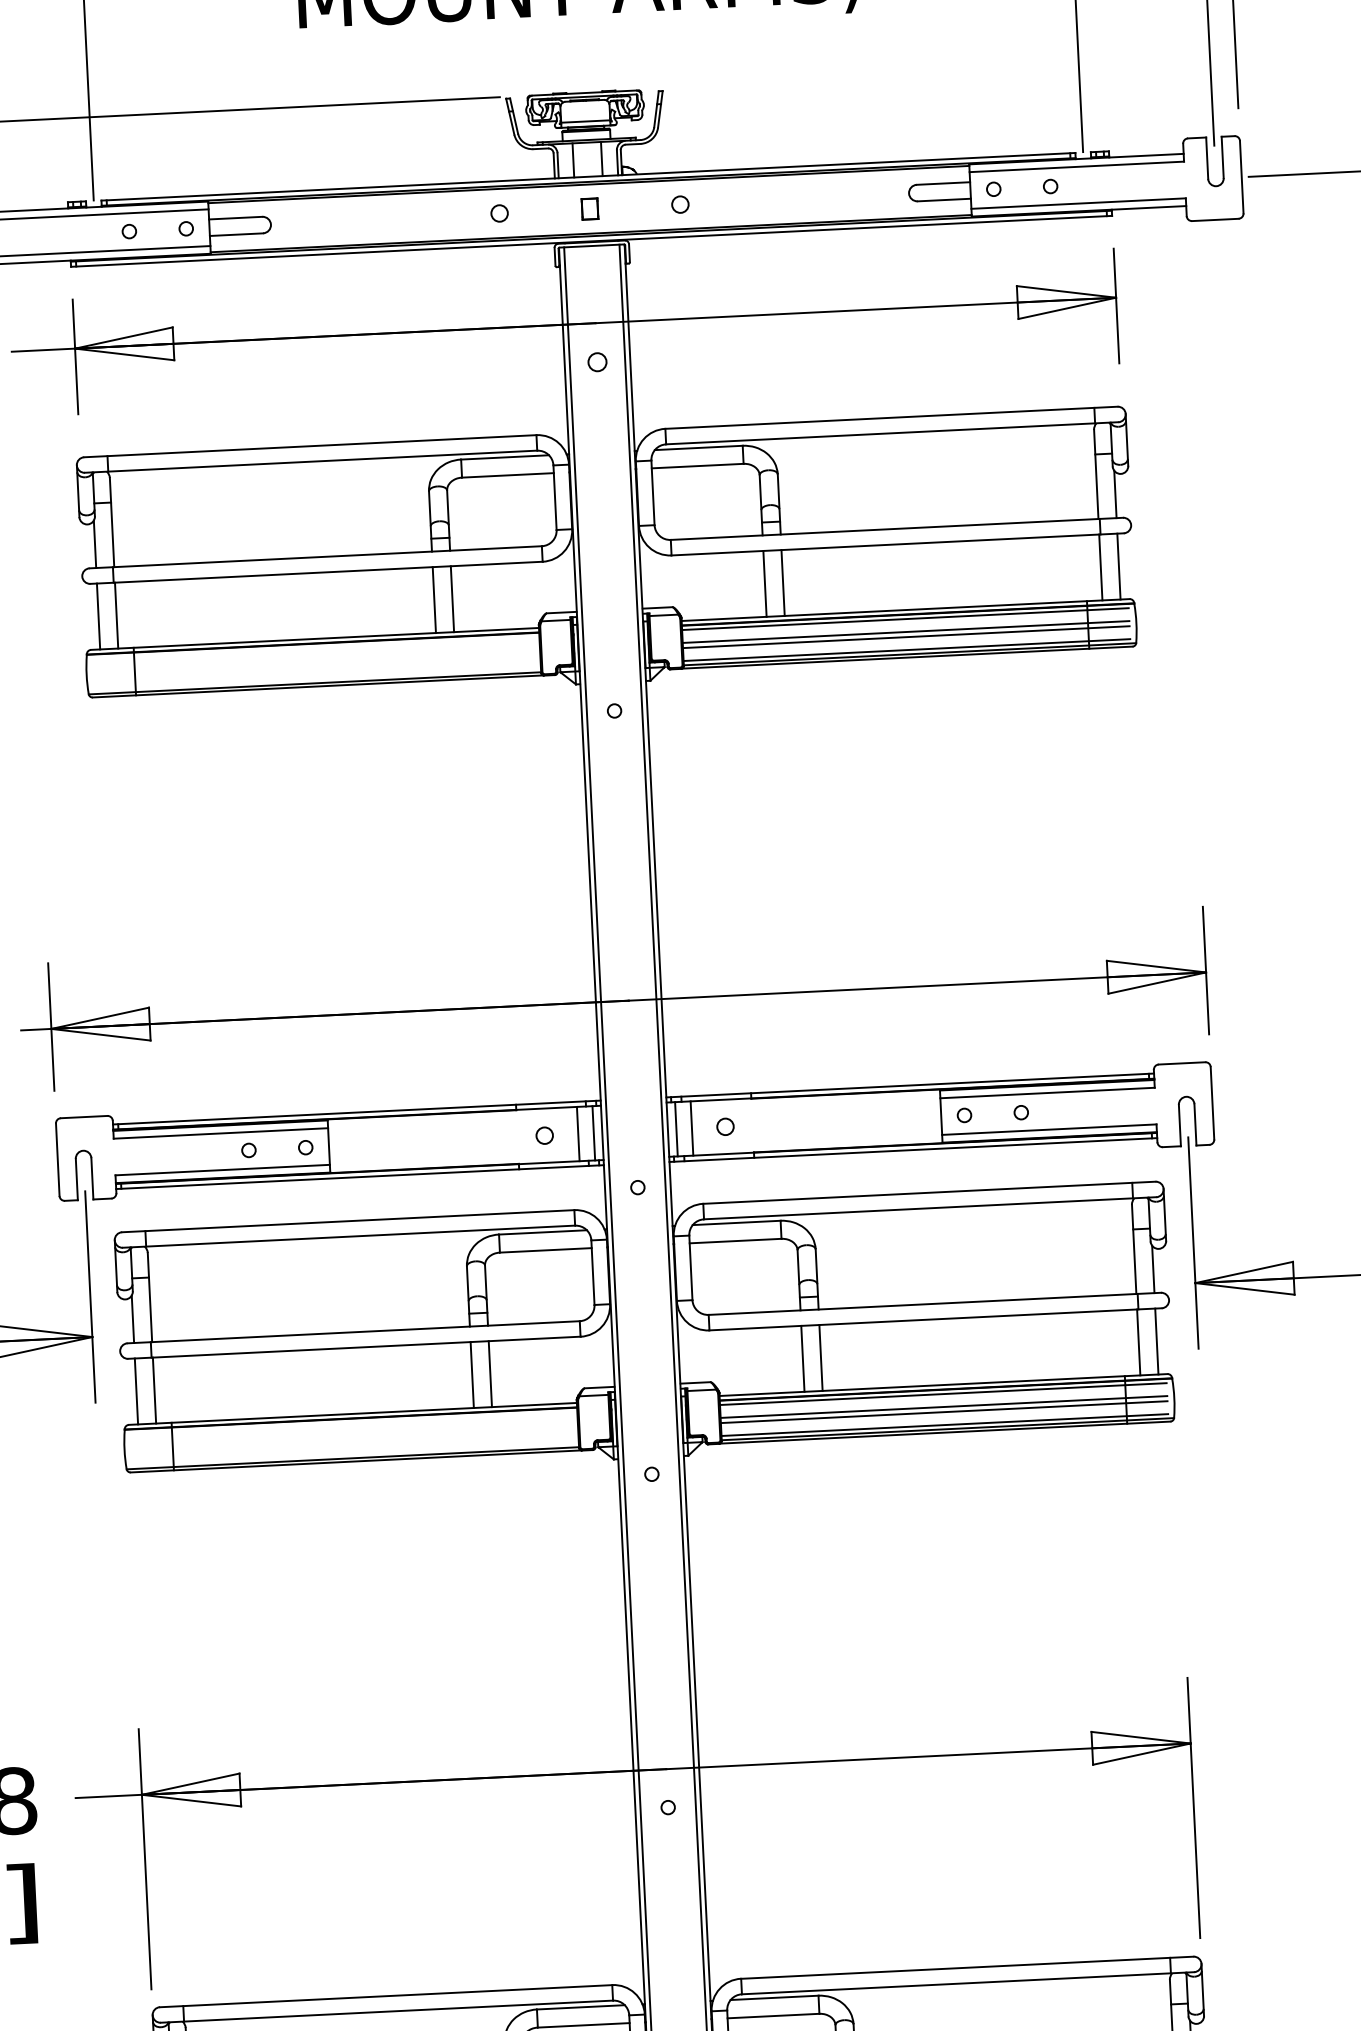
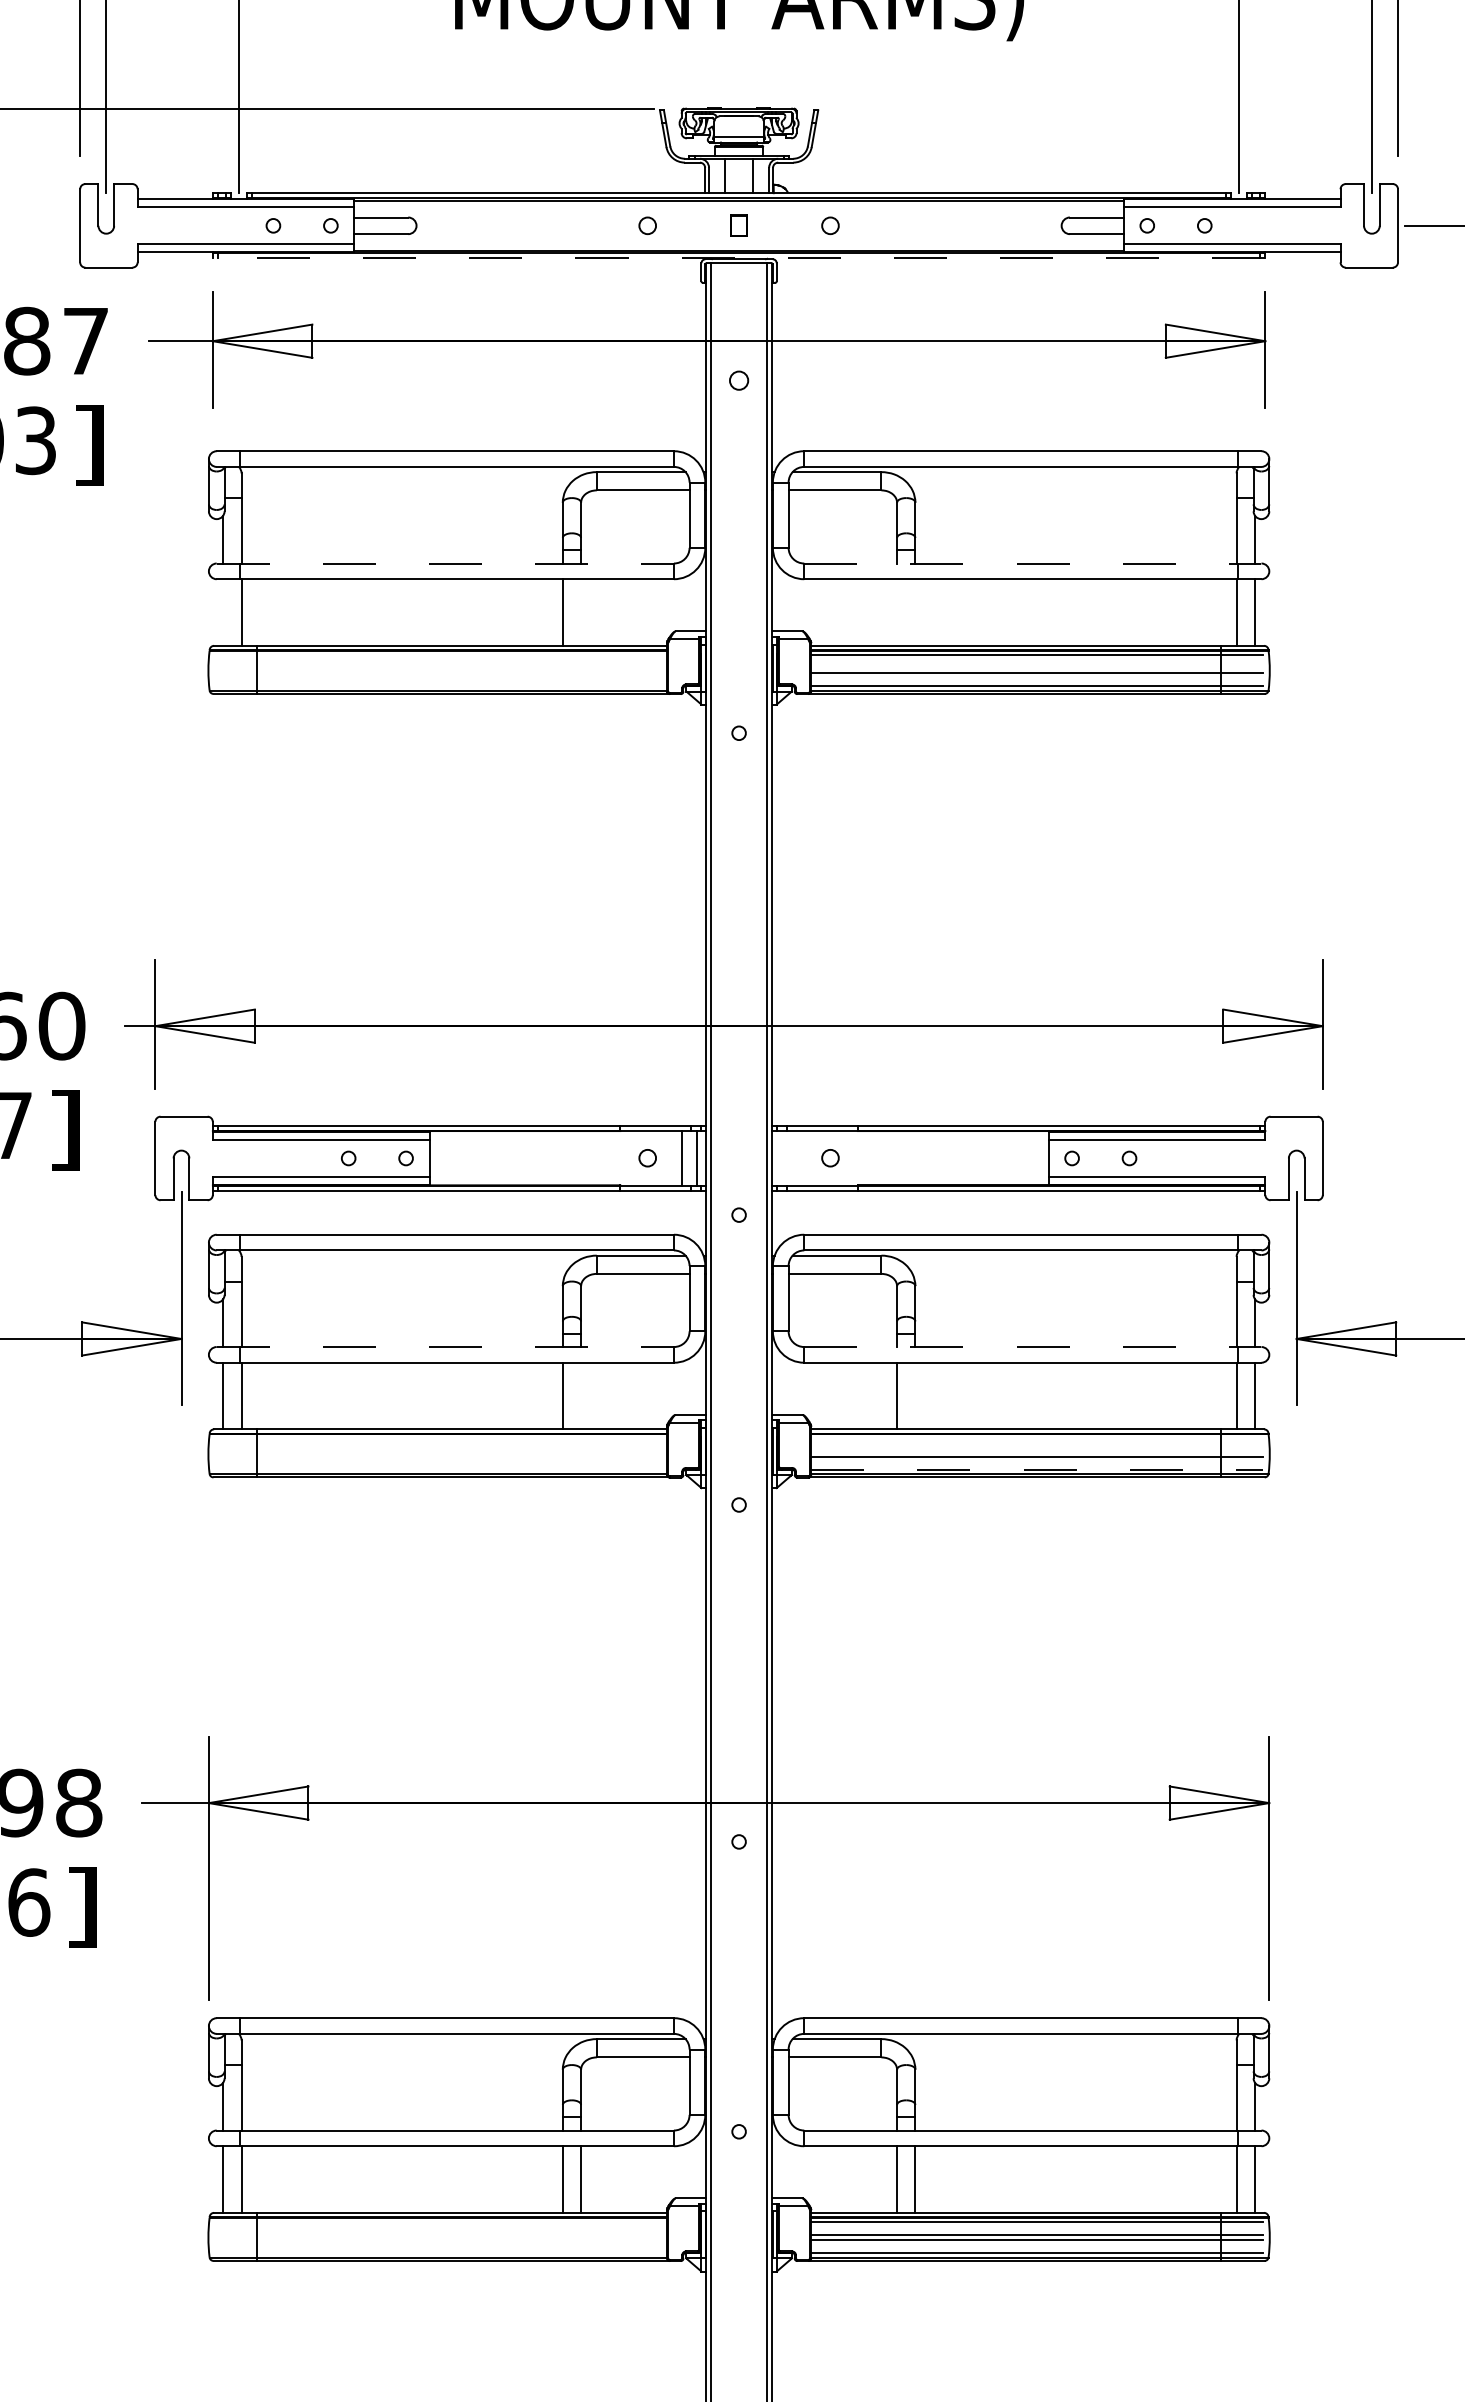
line: (591, 241) -> (738, 258), solid -> dashed
line: (896, 528) -> (1032, 563), solid -> dashed
line: (315, 557) -> (445, 563), solid -> dashed
line: (783, 582) -> (915, 612), removed
line: (765, 583) -> (897, 612), removed
line: (452, 599) -> (581, 612), removed
line: (98, 616) -> (223, 612), removed
line: (905, 632) -> (1036, 668), removed
line: (691, 1127) -> (796, 1157), removed
line: (676, 1128) -> (780, 1157), removed
line: (934, 1304) -> (1032, 1347), solid -> dashed
line: (353, 1332) -> (445, 1347), solid -> dashed
line: (821, 1357) -> (915, 1395), removed
line: (490, 1373) -> (581, 1395), removed
line: (942, 1394) -> (1036, 1438), removed
line: (943, 1407) -> (1036, 1451), removed
line: (944, 1424) -> (1036, 1469), solid -> dashed

